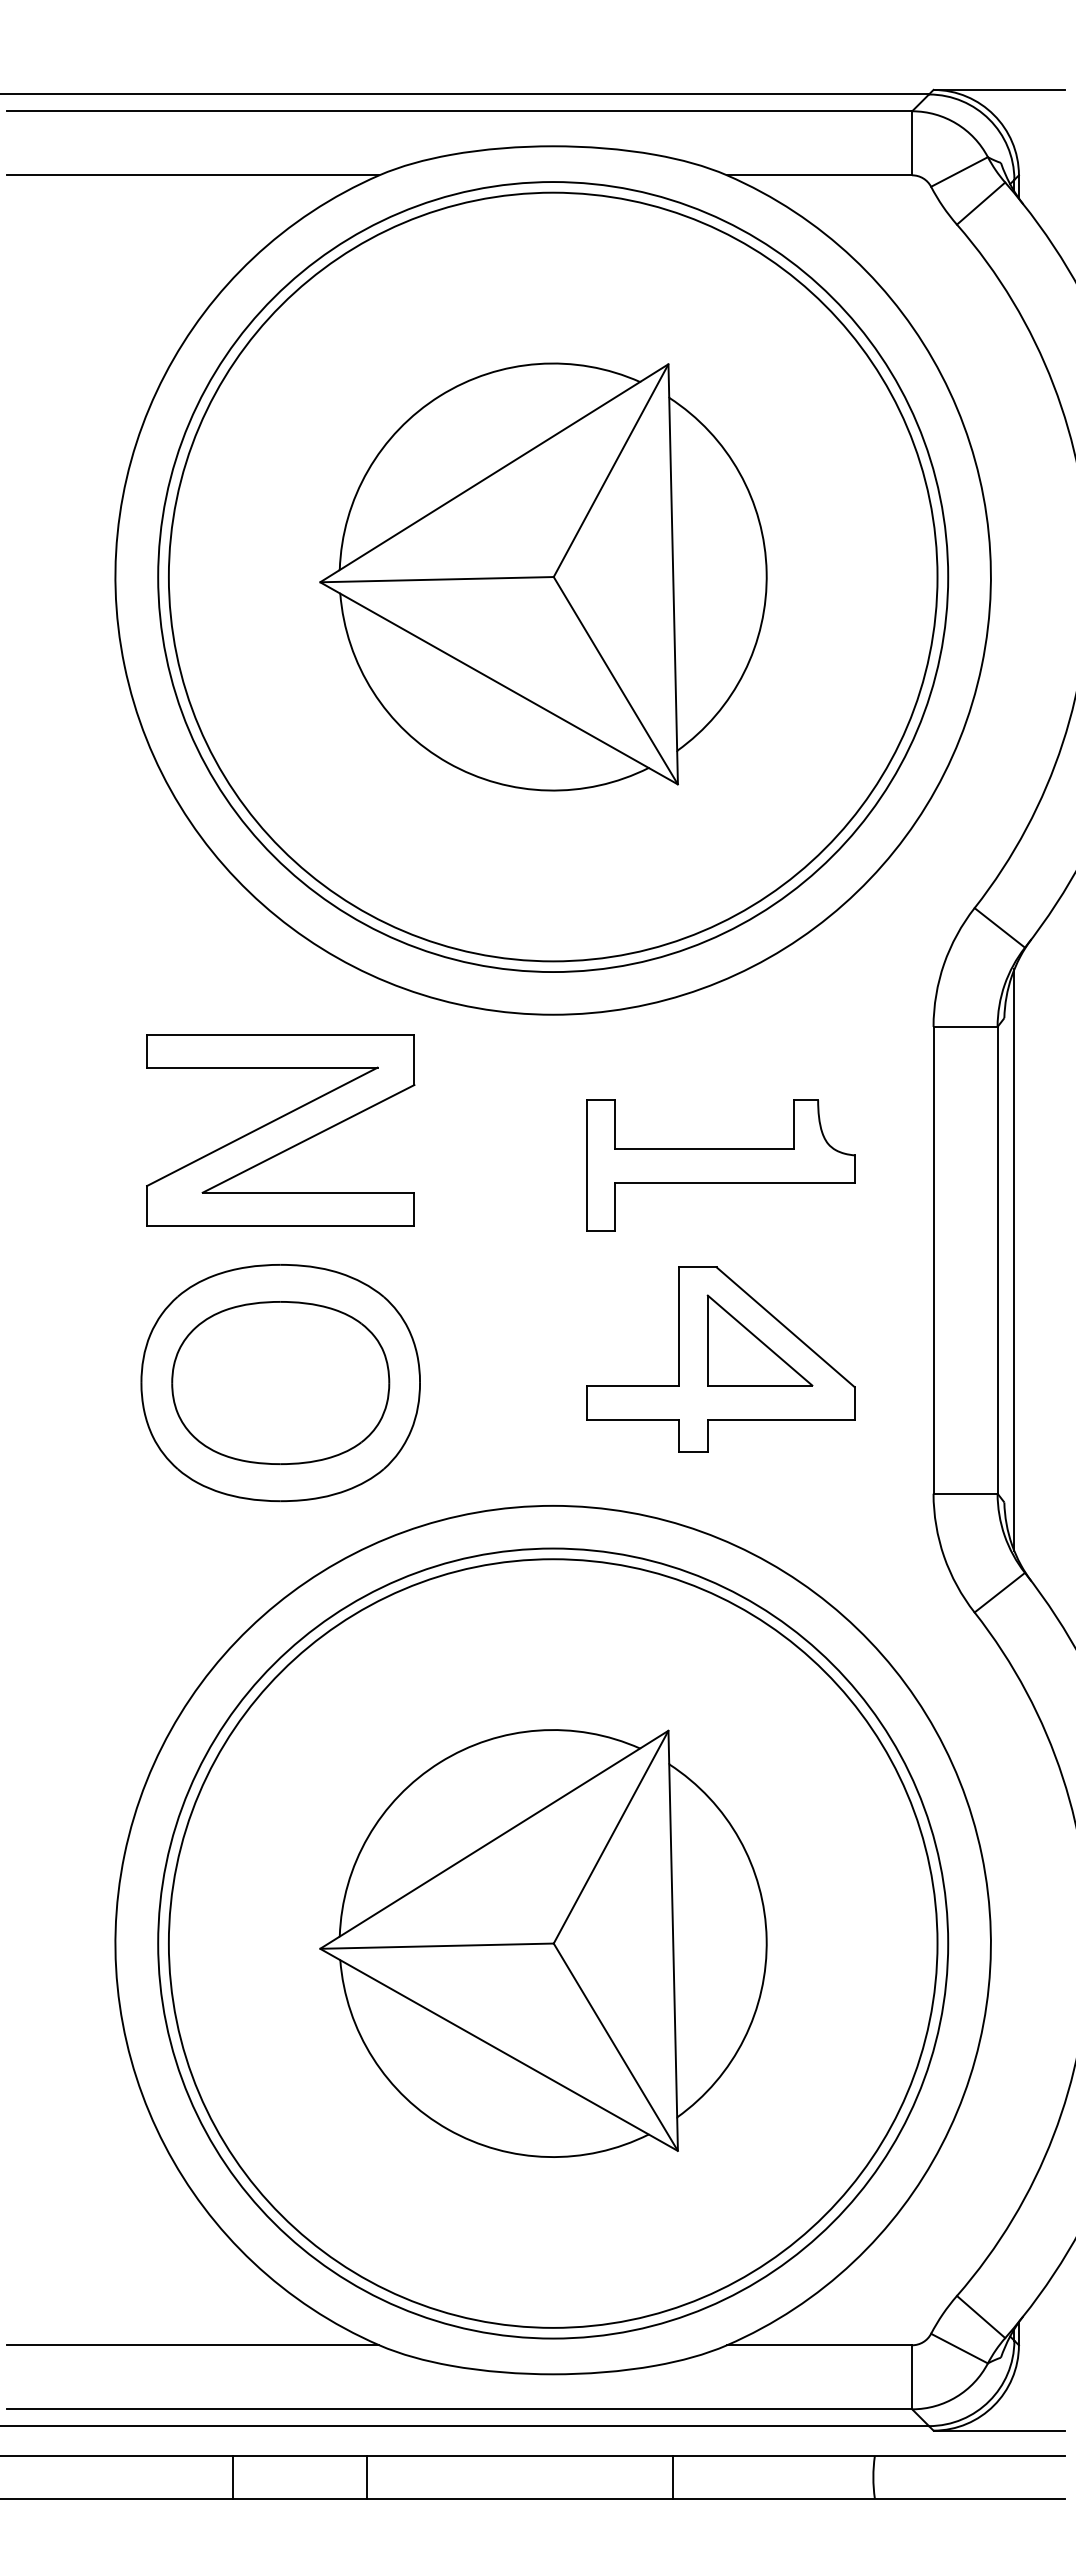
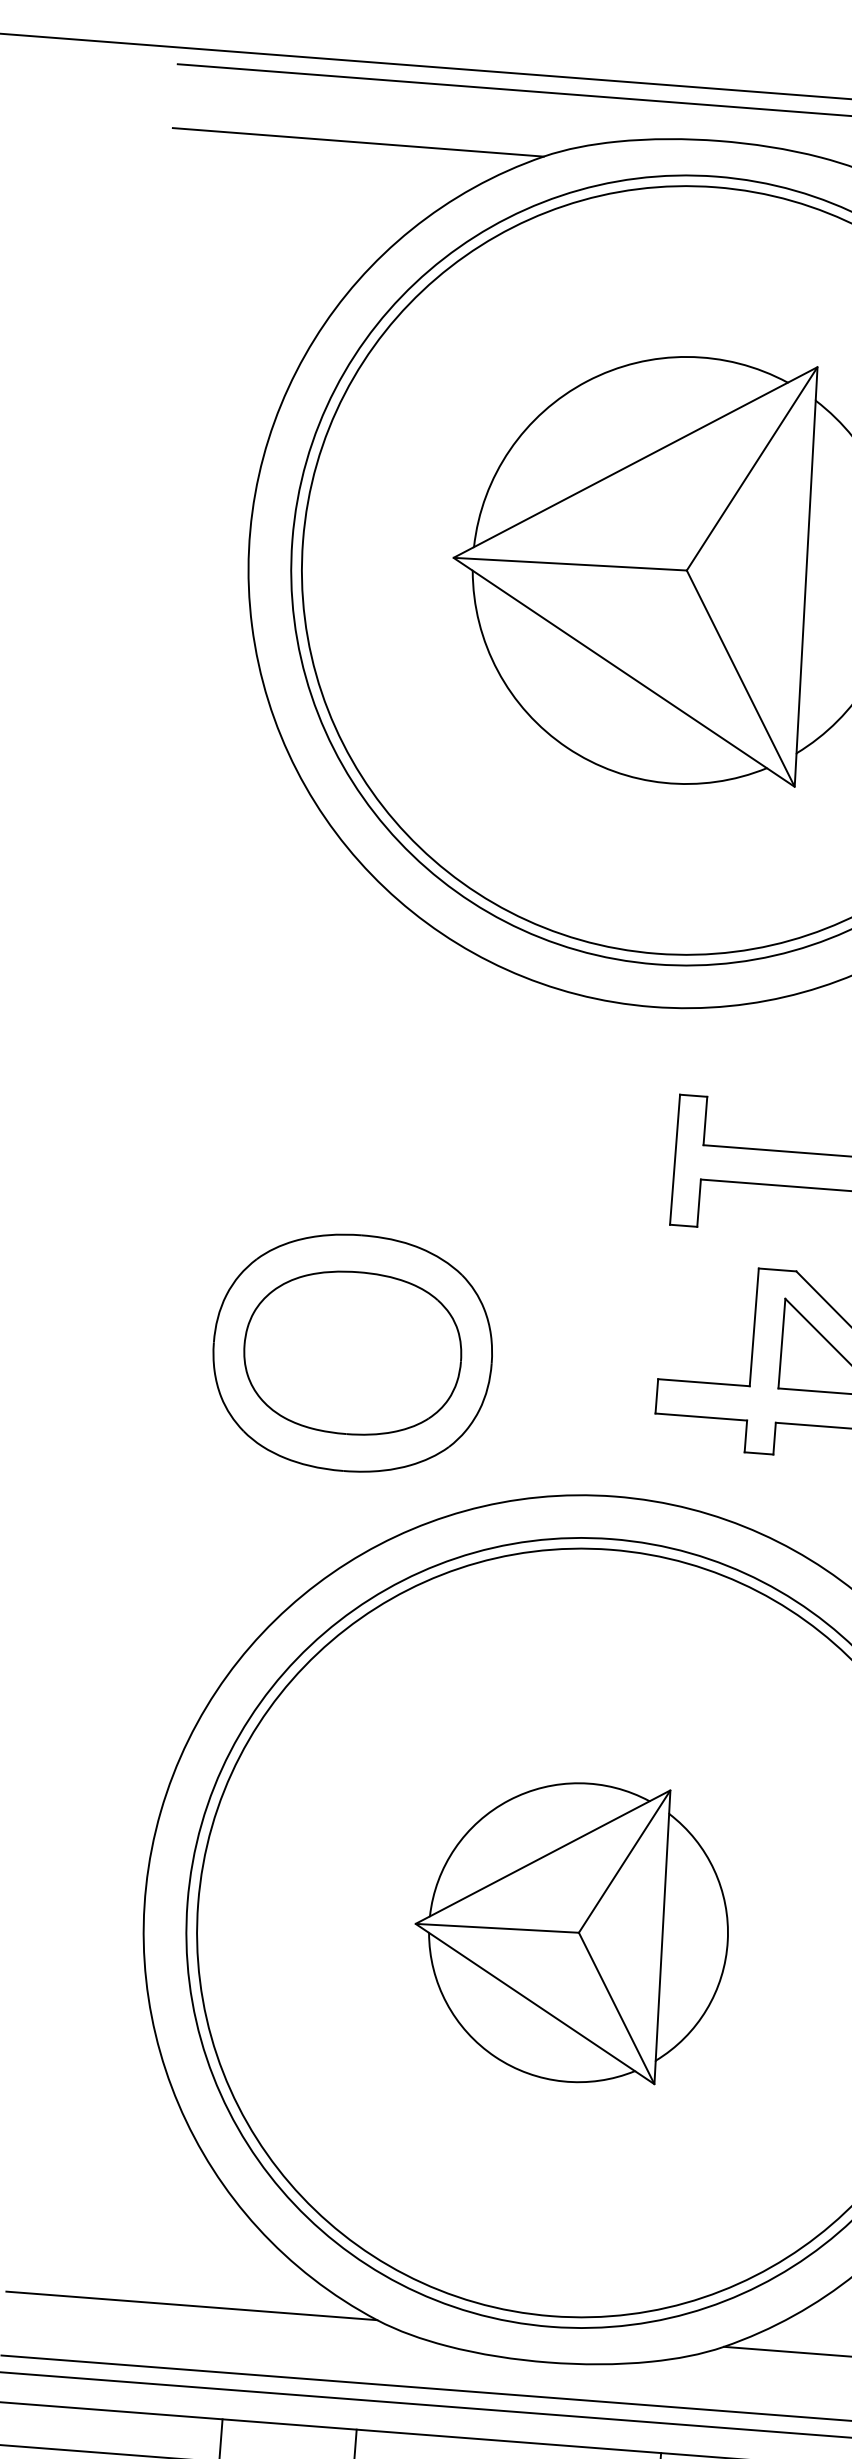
part: (280, 1130) -> (371, 1101), removed
part: (543, 1943) -> (571, 1932), size x0.7

